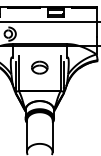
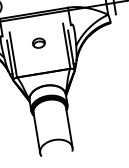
part: (39, 67) -> (38, 43), size x0.6

